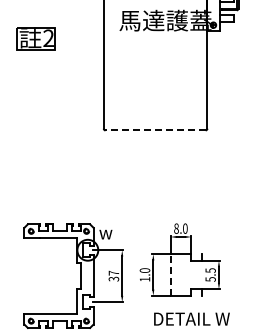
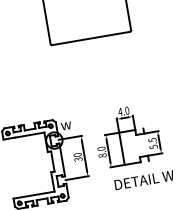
line: (155, 130) -> (91, 38), dashed -> solid
text: (176, 228) -> (120, 111), 8.0 -> 4.0
text: (113, 272) -> (77, 154), 37 -> 30
line: (170, 275) -> (121, 149), dashed -> solid
text: (144, 279) -> (102, 155), 1.0 -> 8.0

